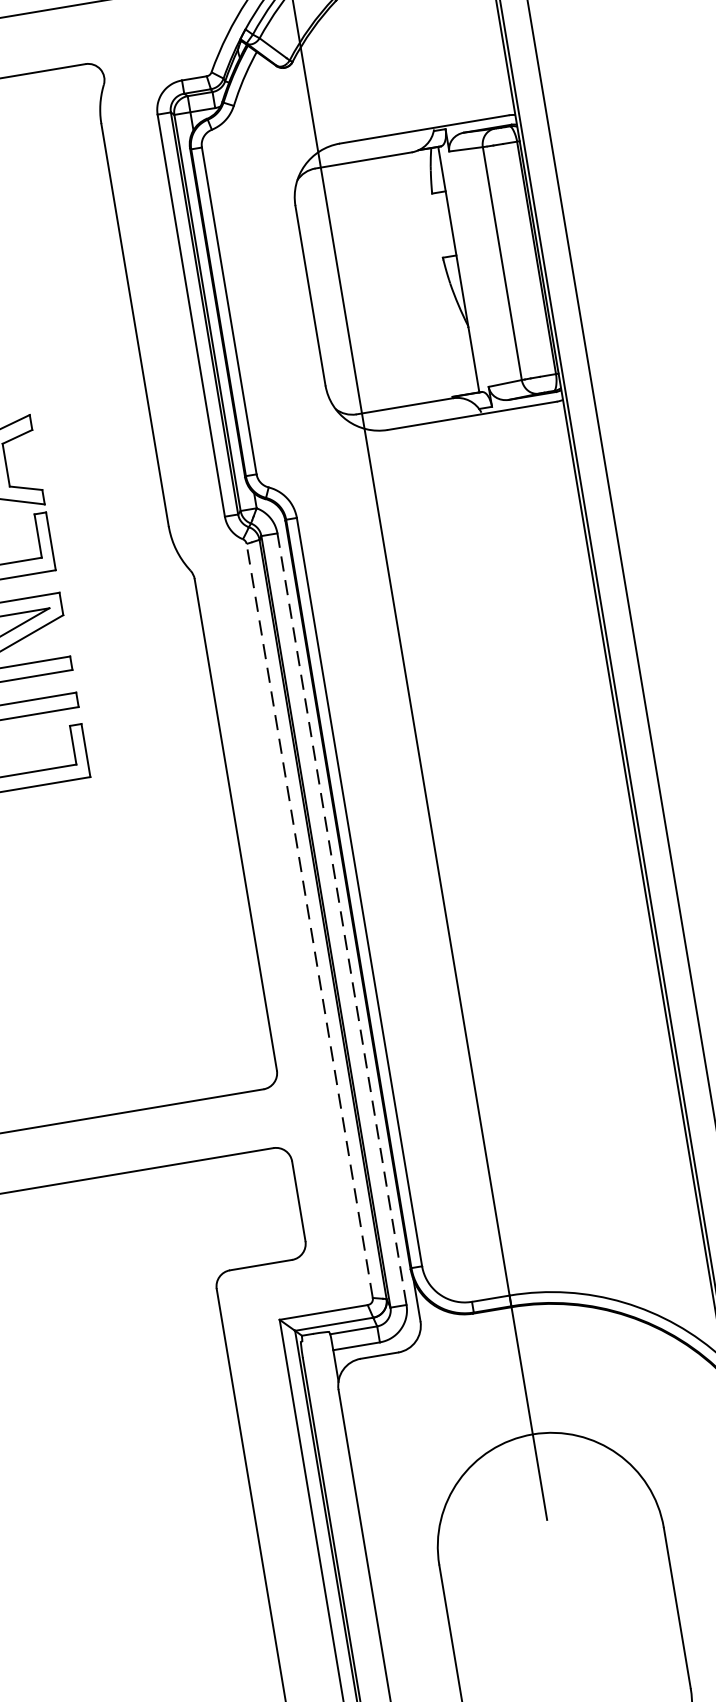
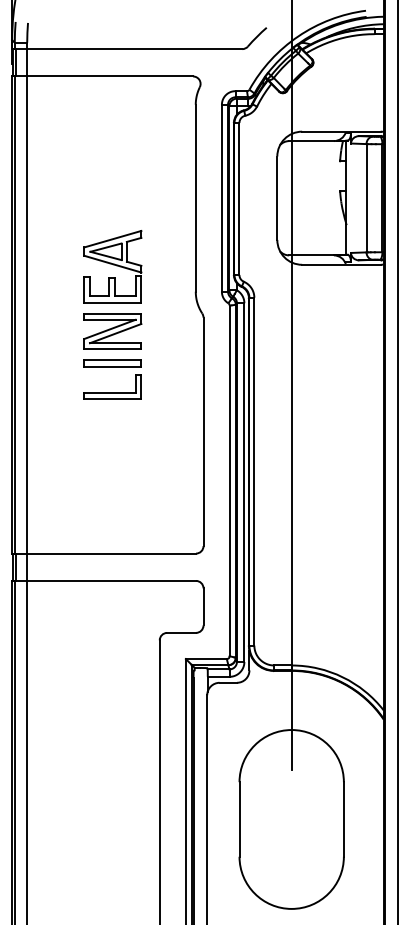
line: (342, 918) -> (244, 482), dashed -> solid
line: (309, 920) -> (229, 480), dashed -> solid

